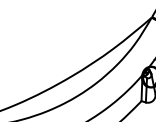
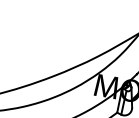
fill: (126, 77) -> (106, 86), added

